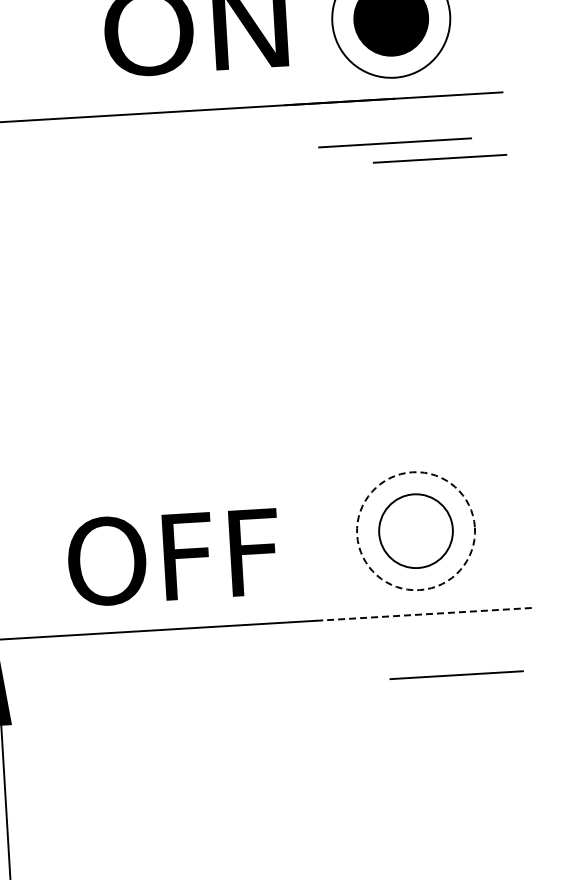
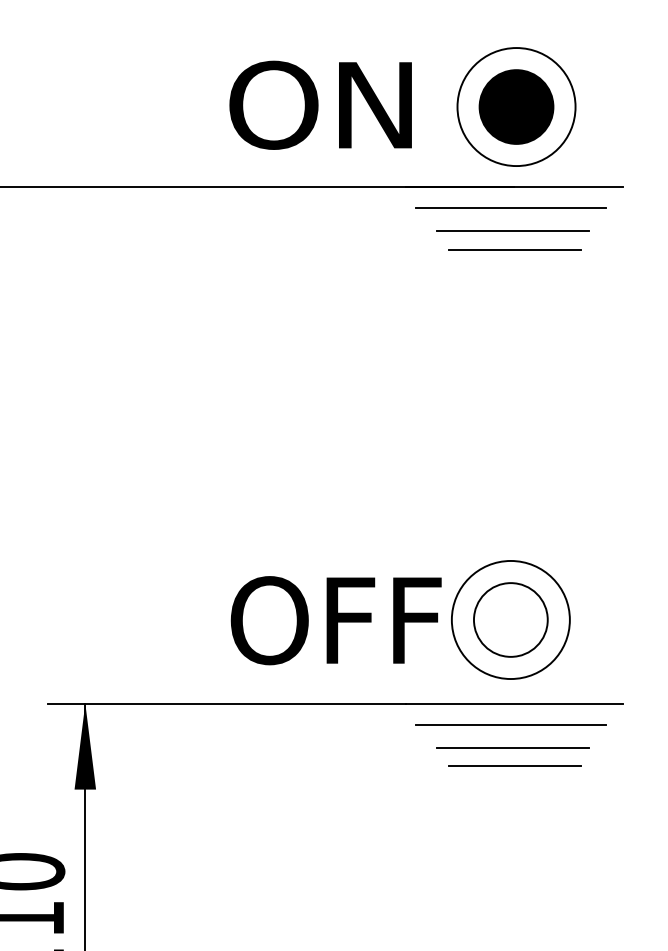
line: (391, 120) -> (510, 208), added
line: (439, 158) -> (514, 249), moved
circle: (415, 530) -> (510, 619), dashed -> solid
text: (172, 557) -> (335, 620), moved
line: (424, 614) -> (514, 703), dashed -> solid
line: (421, 635) -> (510, 724), added
line: (425, 658) -> (512, 747), added
line: (456, 674) -> (514, 765), moved

